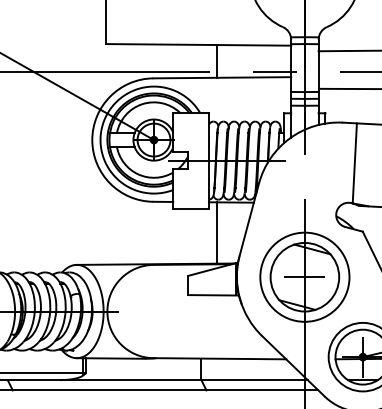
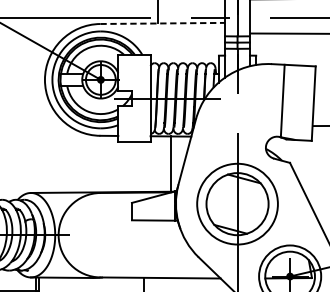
line: (222, 77) -> (162, 23), solid -> dashed
line: (216, 232) -> (170, 163), moved
line: (304, 277) -> (237, 204), removed

